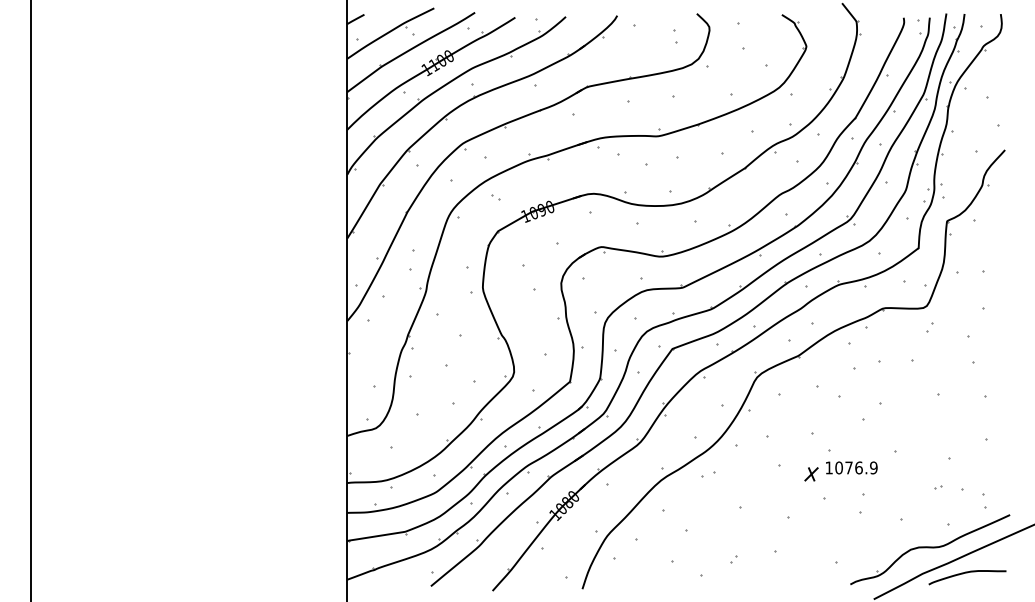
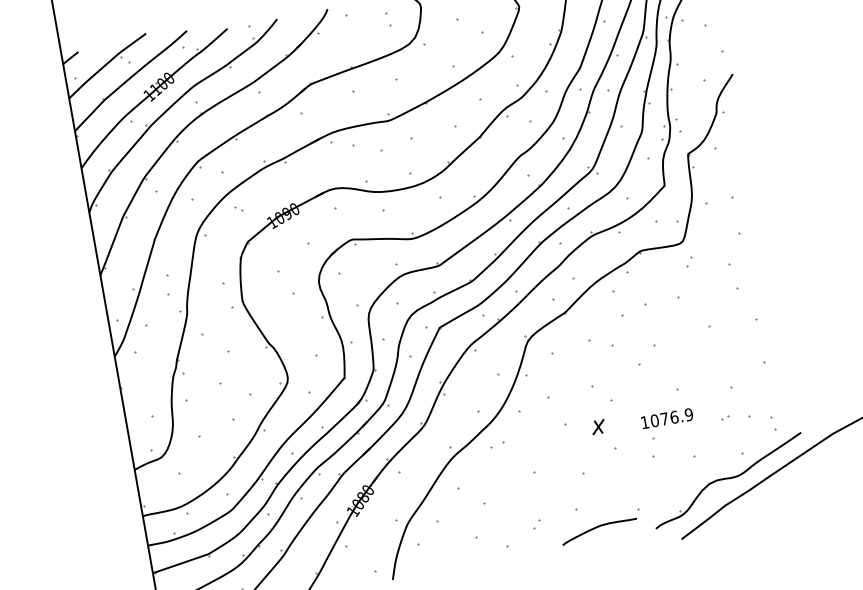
text: (851, 467) -> (666, 418), moved
curve: (967, 573) -> (598, 527), moved

